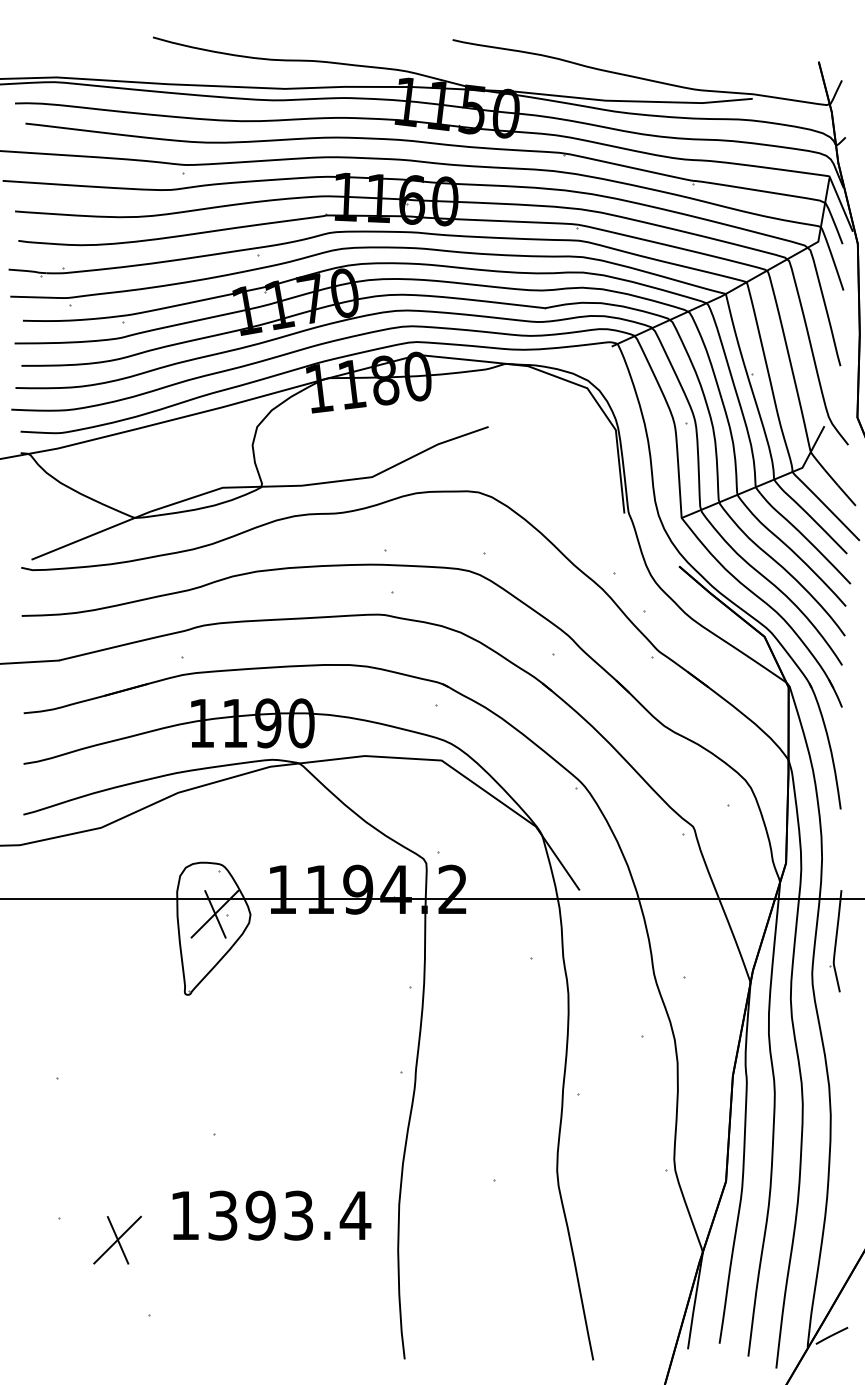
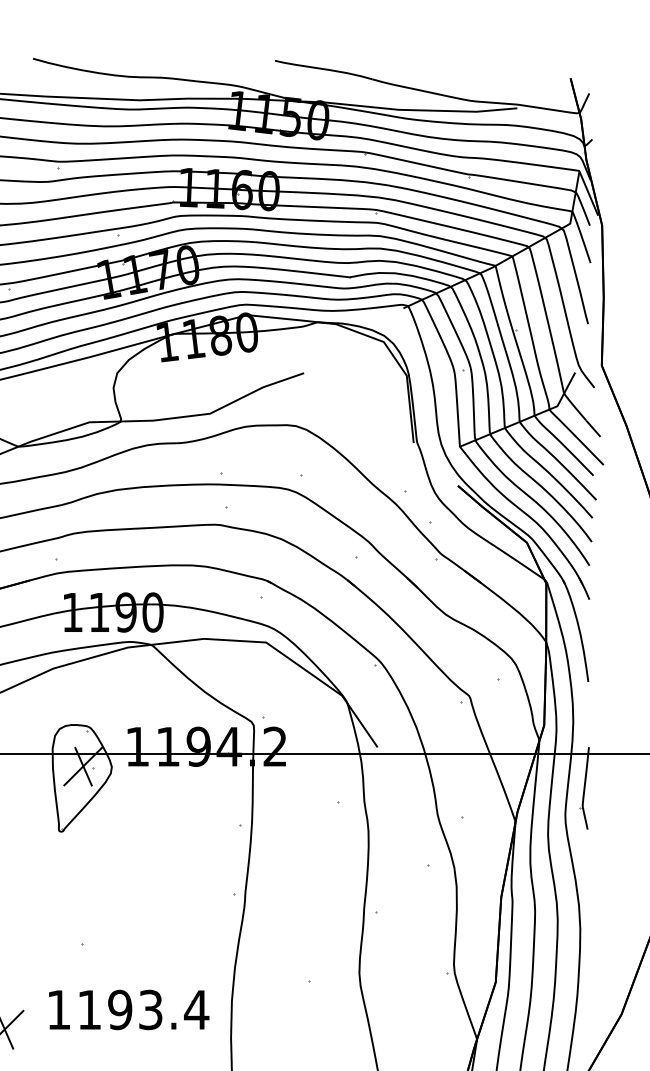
text: (222, 1215) -> (89, 1009), 1393.4 -> 1193.4

